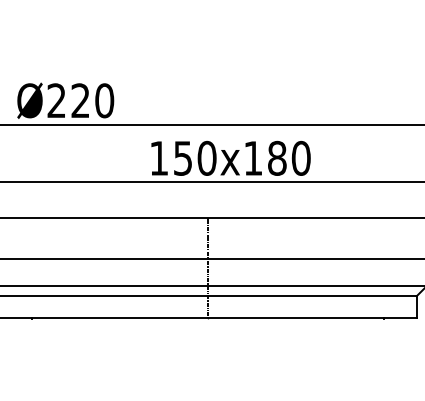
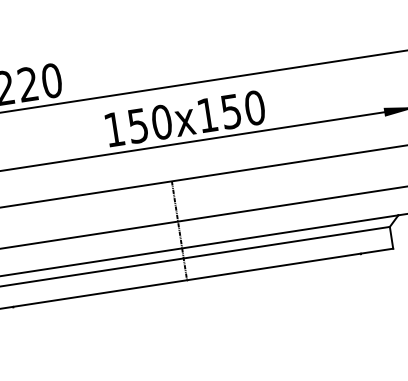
text: (277, 157) -> (231, 110), 150x180 -> 150x150

